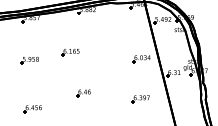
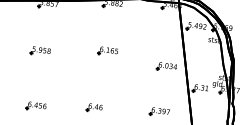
part: (70, 52) -> (107, 51), moved
part: (83, 93) -> (94, 108), moved

